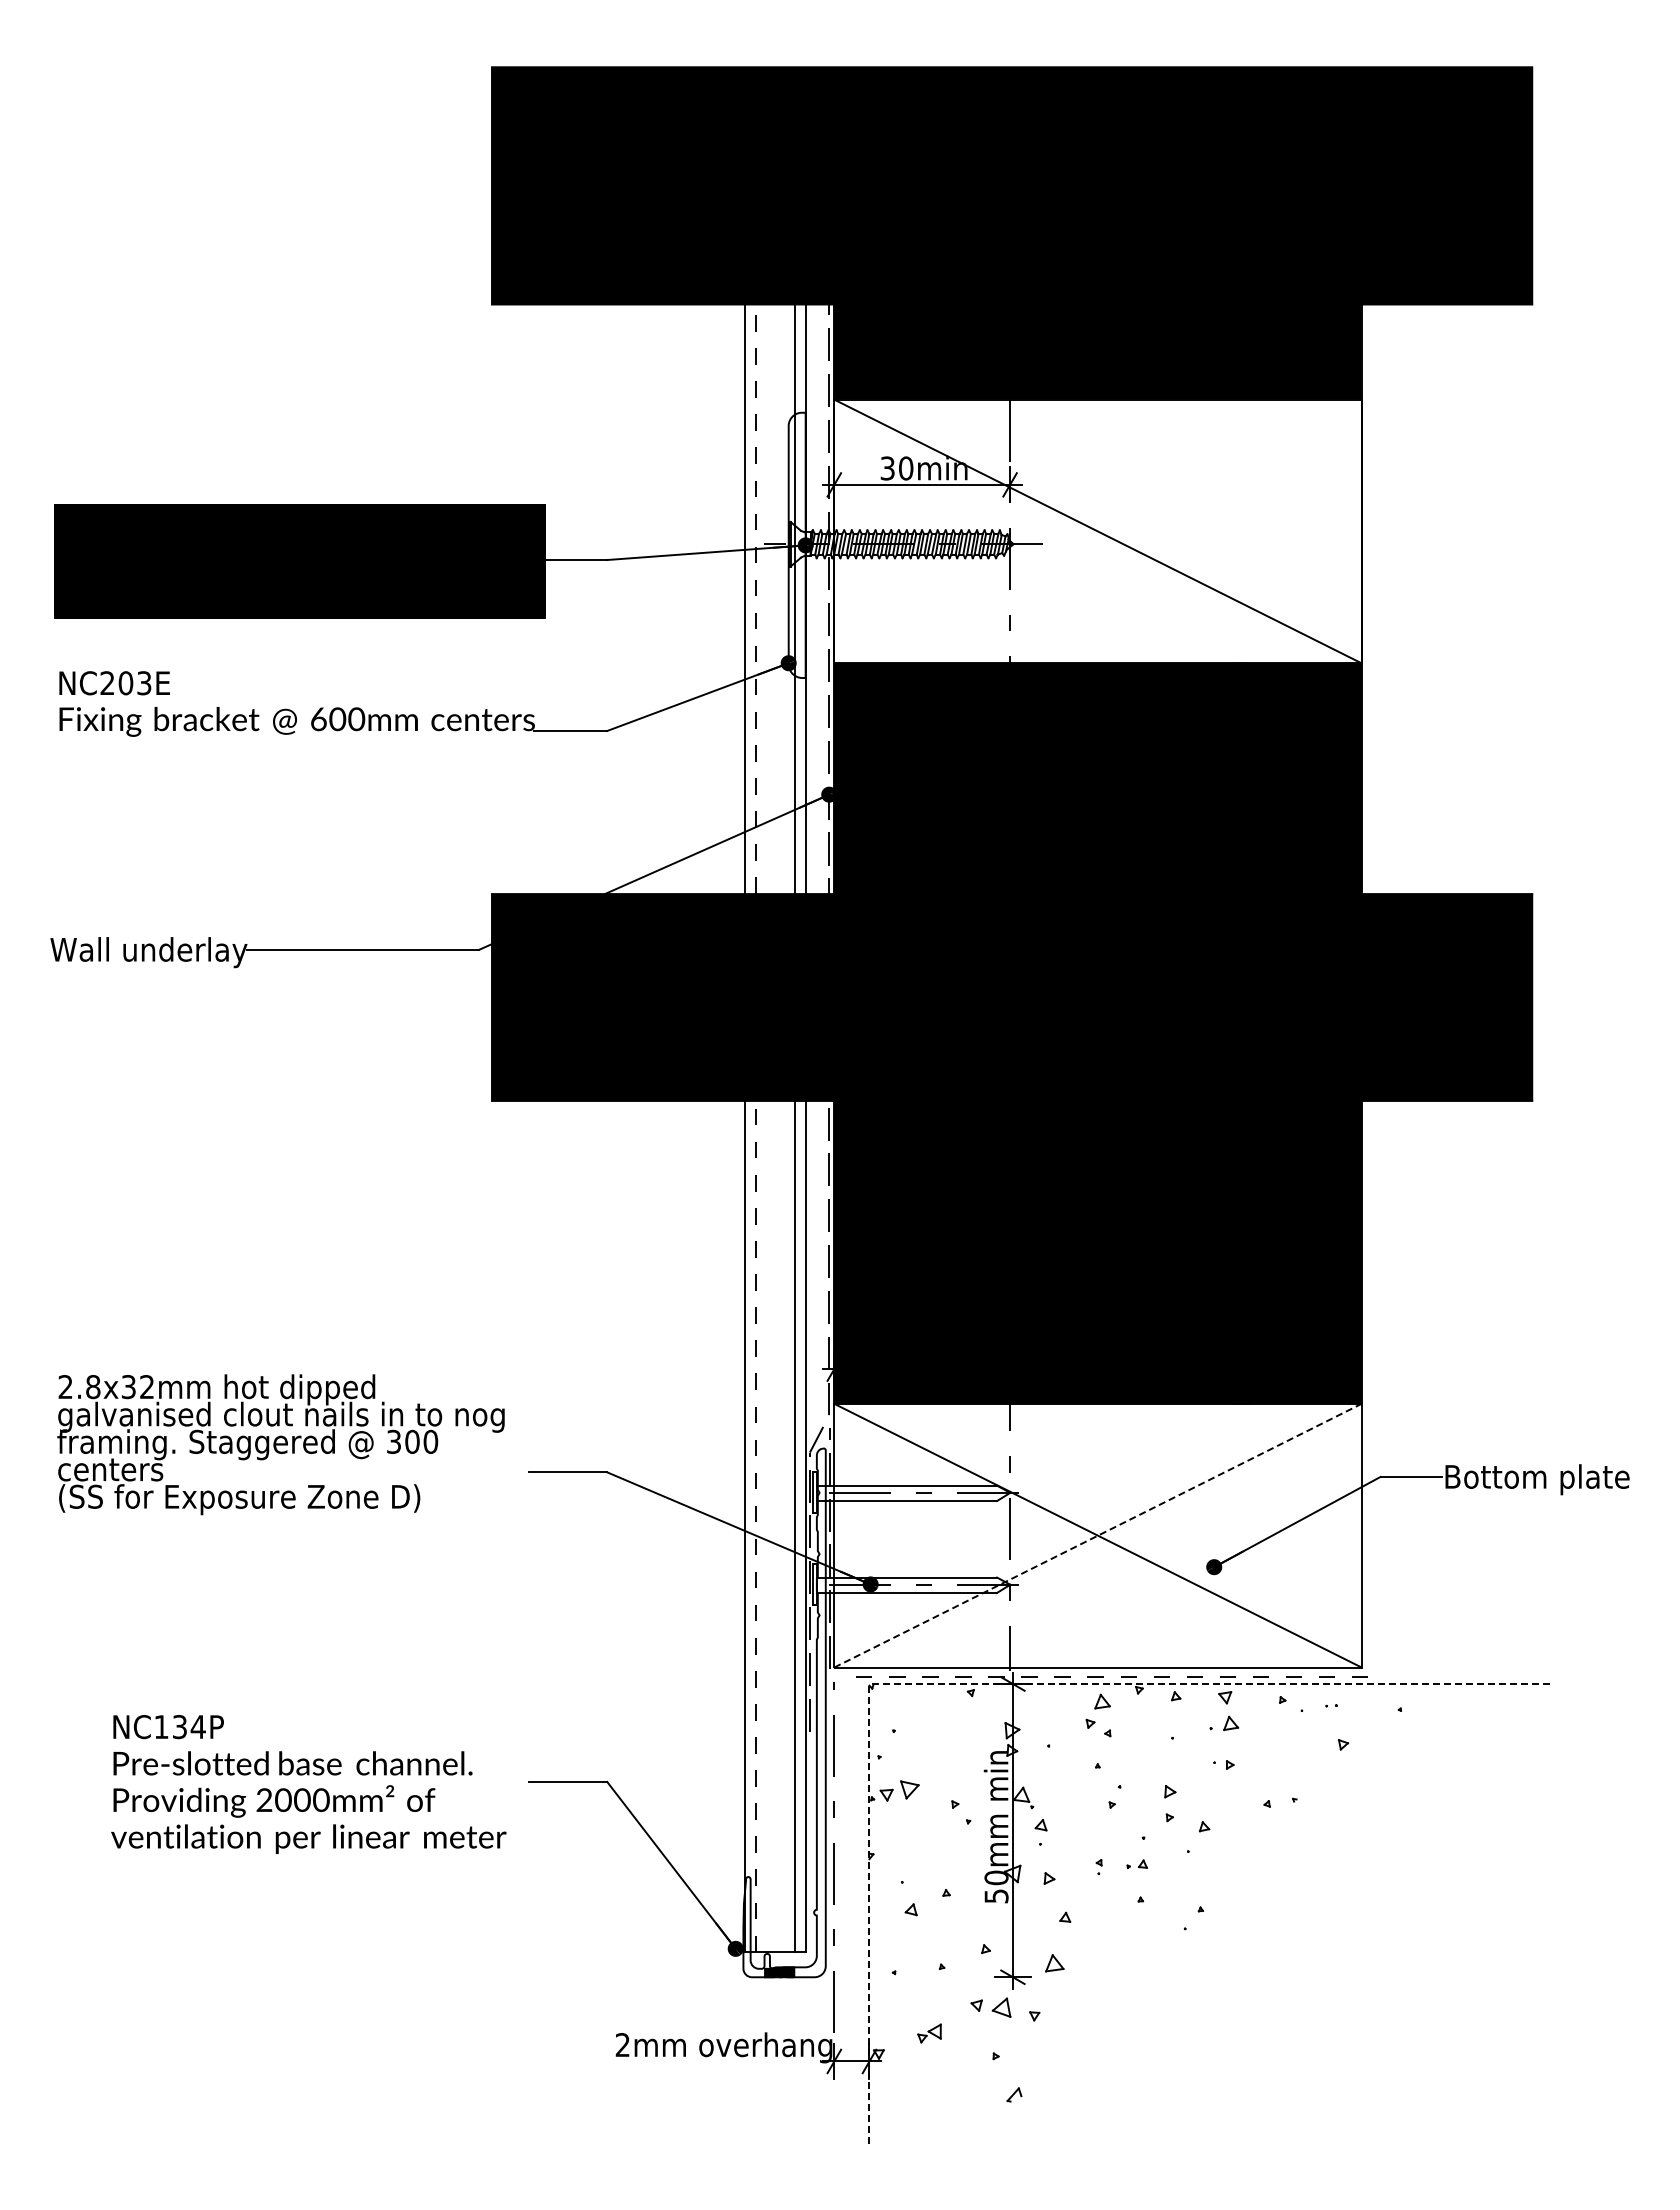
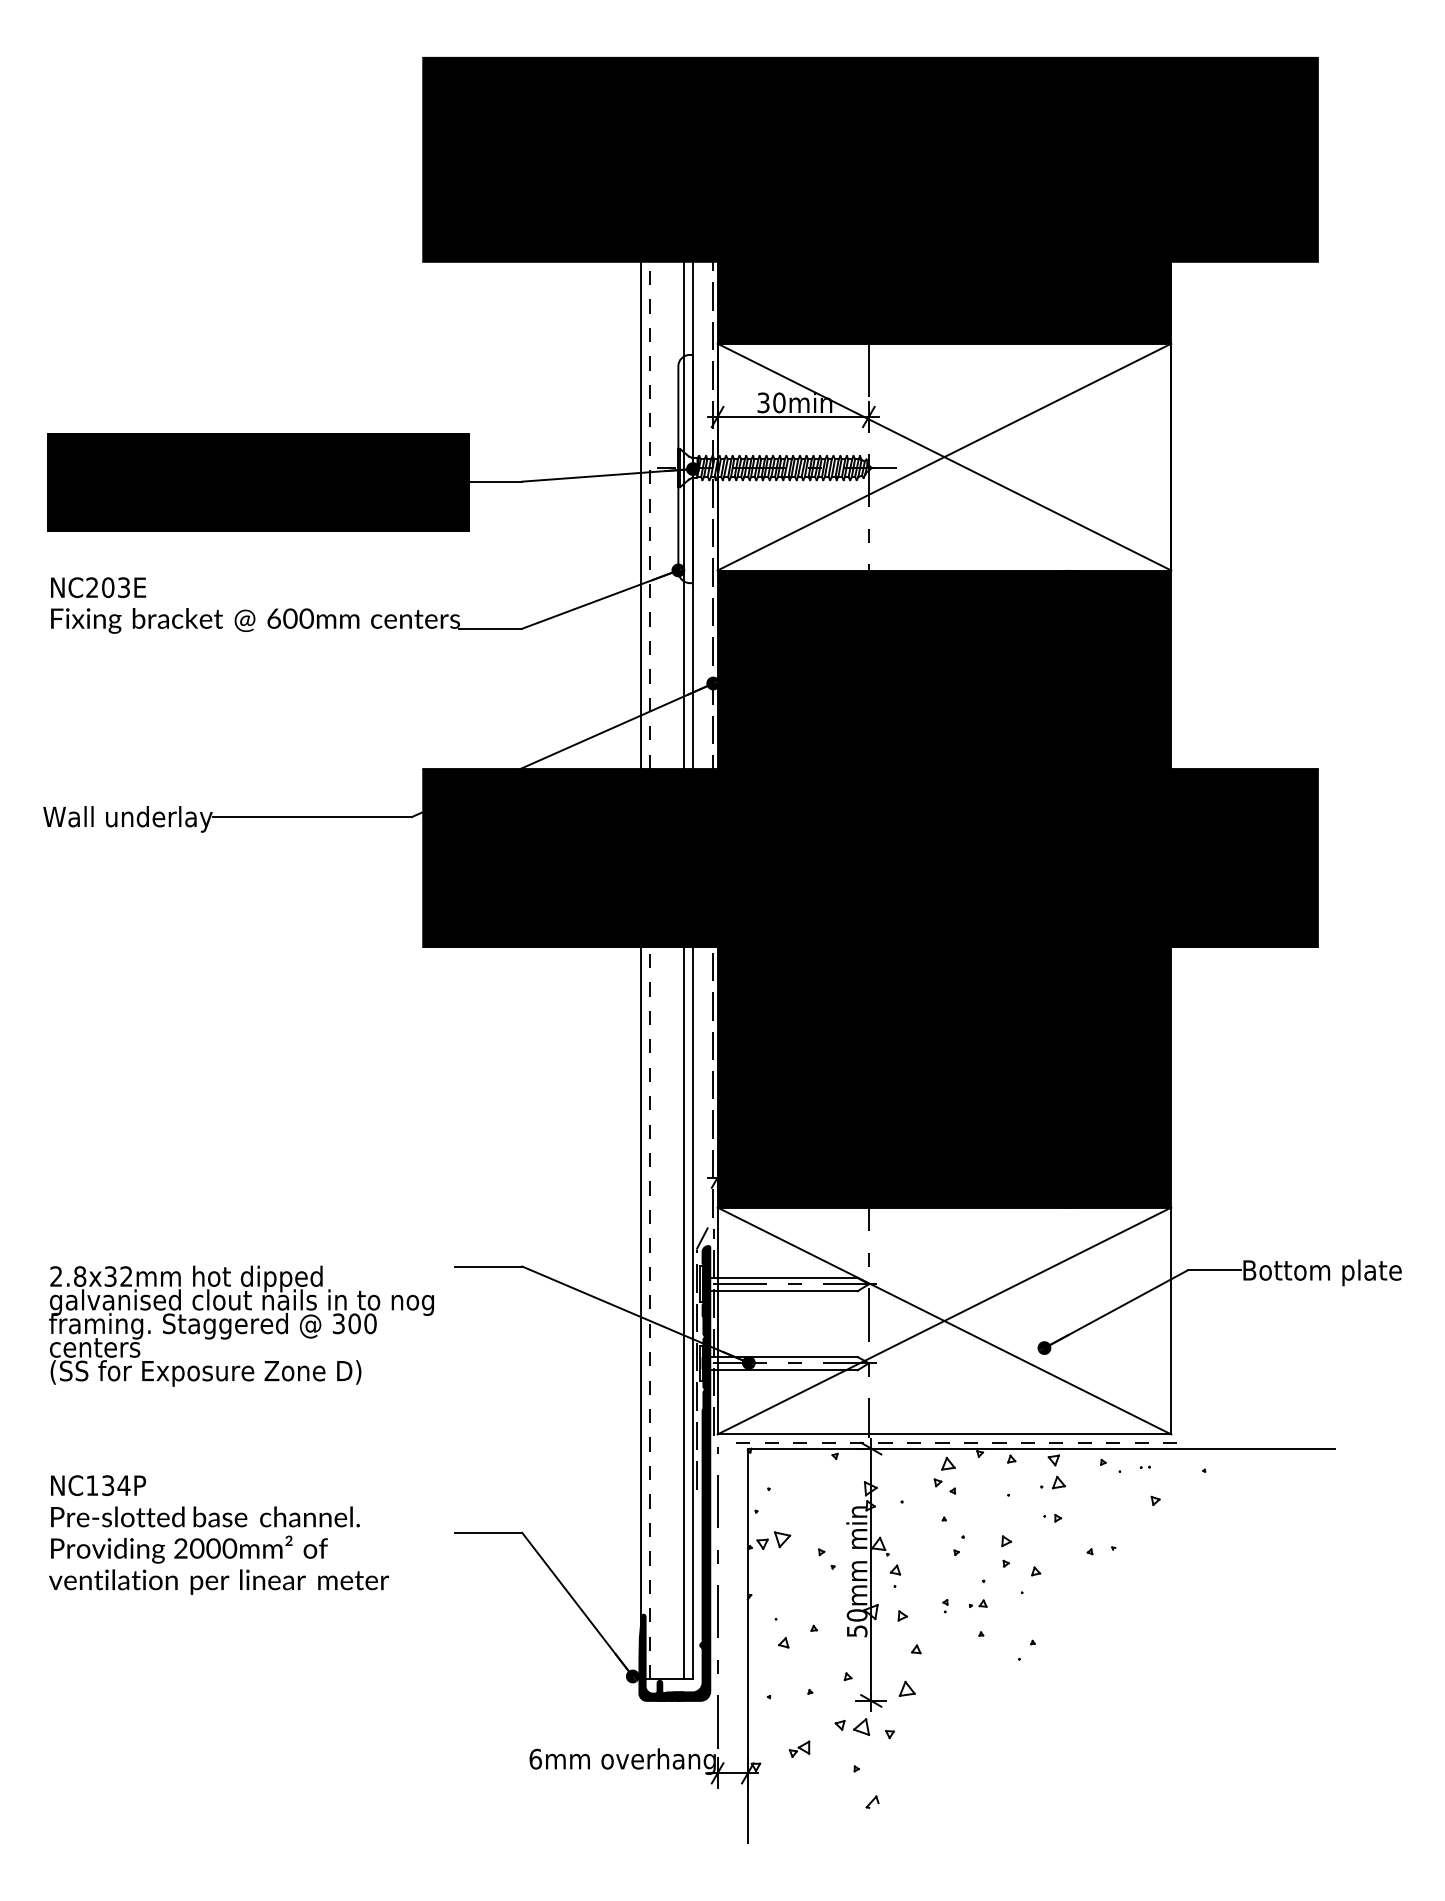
line: (1097, 531) -> (944, 457), added
text: (280, 1444) -> (241, 1326), moved
line: (1097, 1535) -> (944, 1320), dashed -> solid
line: (981, 1684) -> (844, 1449), dashed -> solid
fill: (784, 1712) -> (674, 1473), added
text: (308, 1784) -> (218, 1535), moved
text: (622, 2045) -> (535, 1759), 2mm -> 6mm

